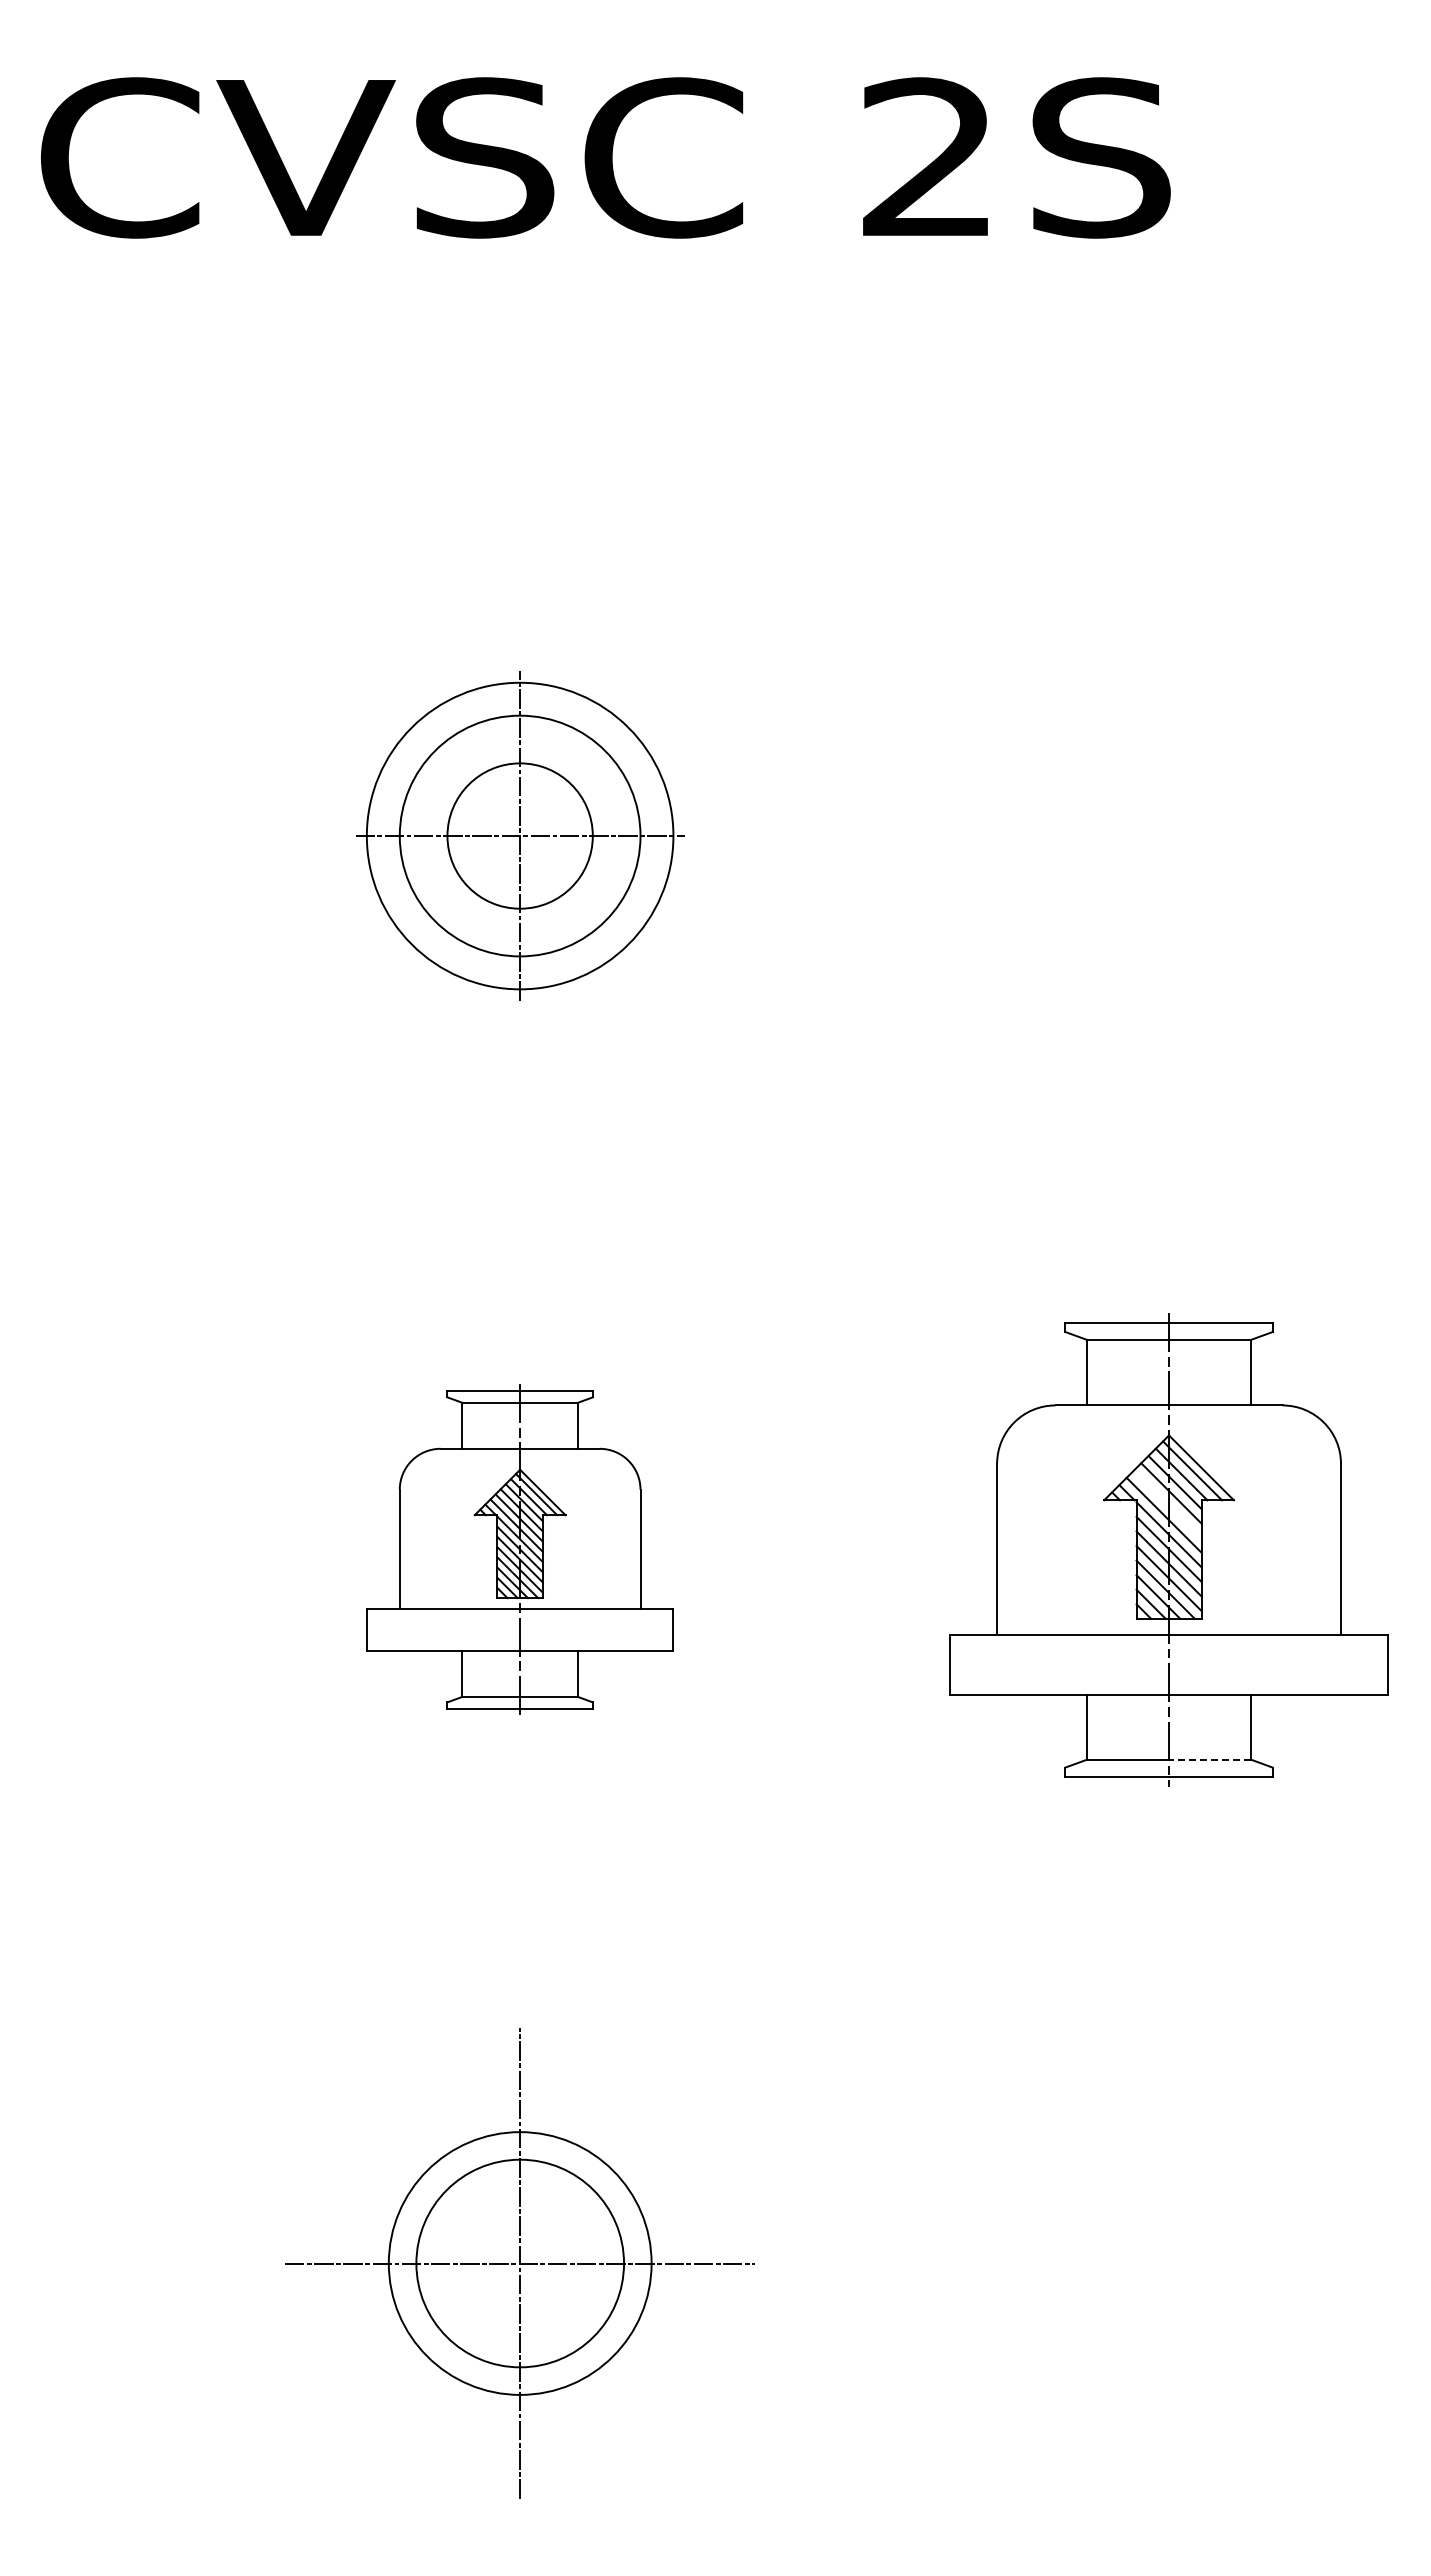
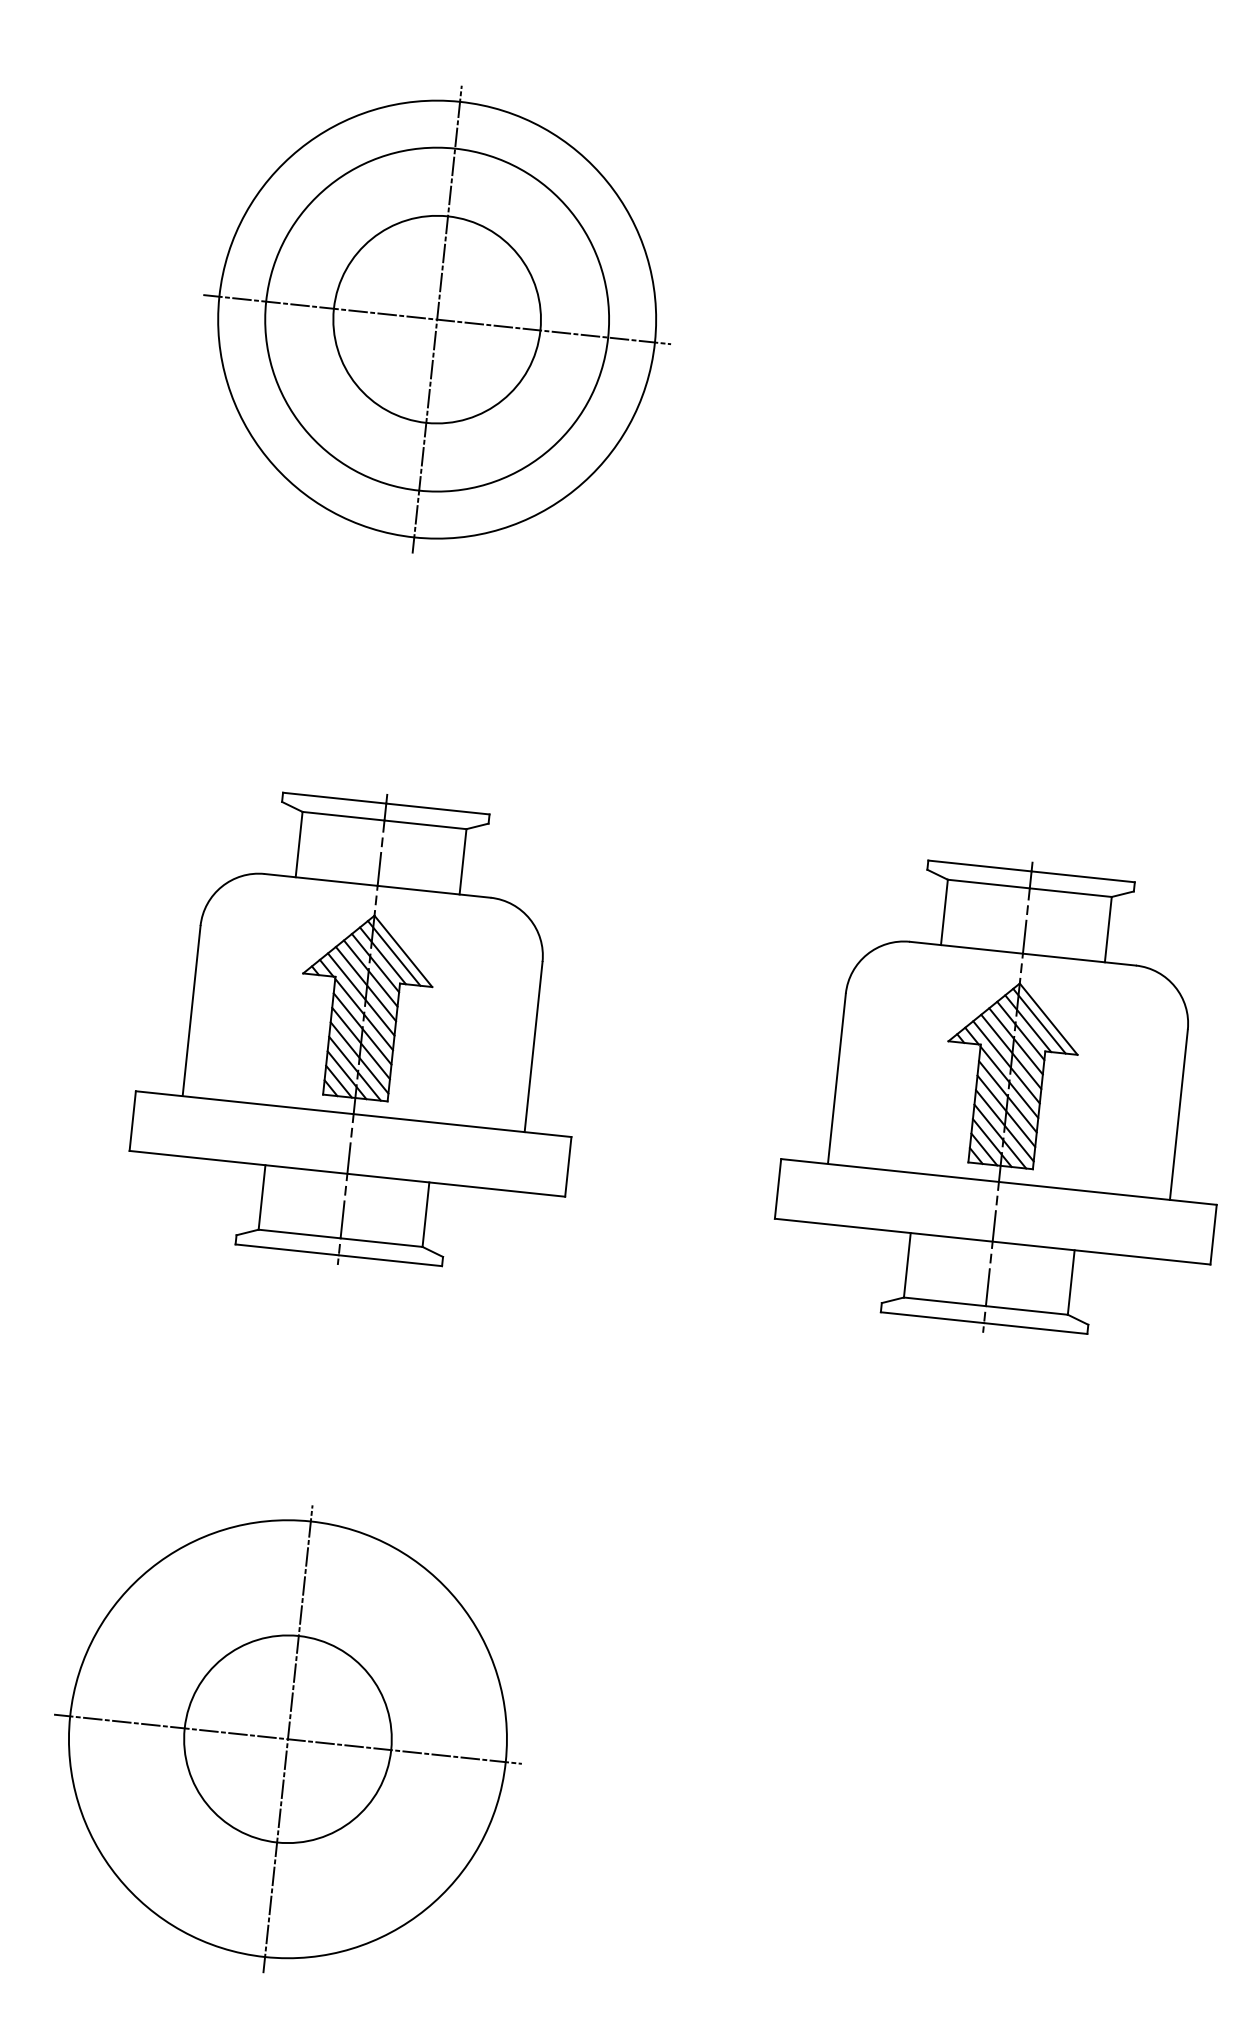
part: (519, 835) -> (436, 318), size x1.43
line: (1167, 1504) -> (1011, 1052), added
part: (519, 1549) -> (361, 1029), size x1.43
line: (1209, 1759) -> (1026, 1310), dashed -> solid
circle: (520, 2263) -> (288, 1739), size x1.67

